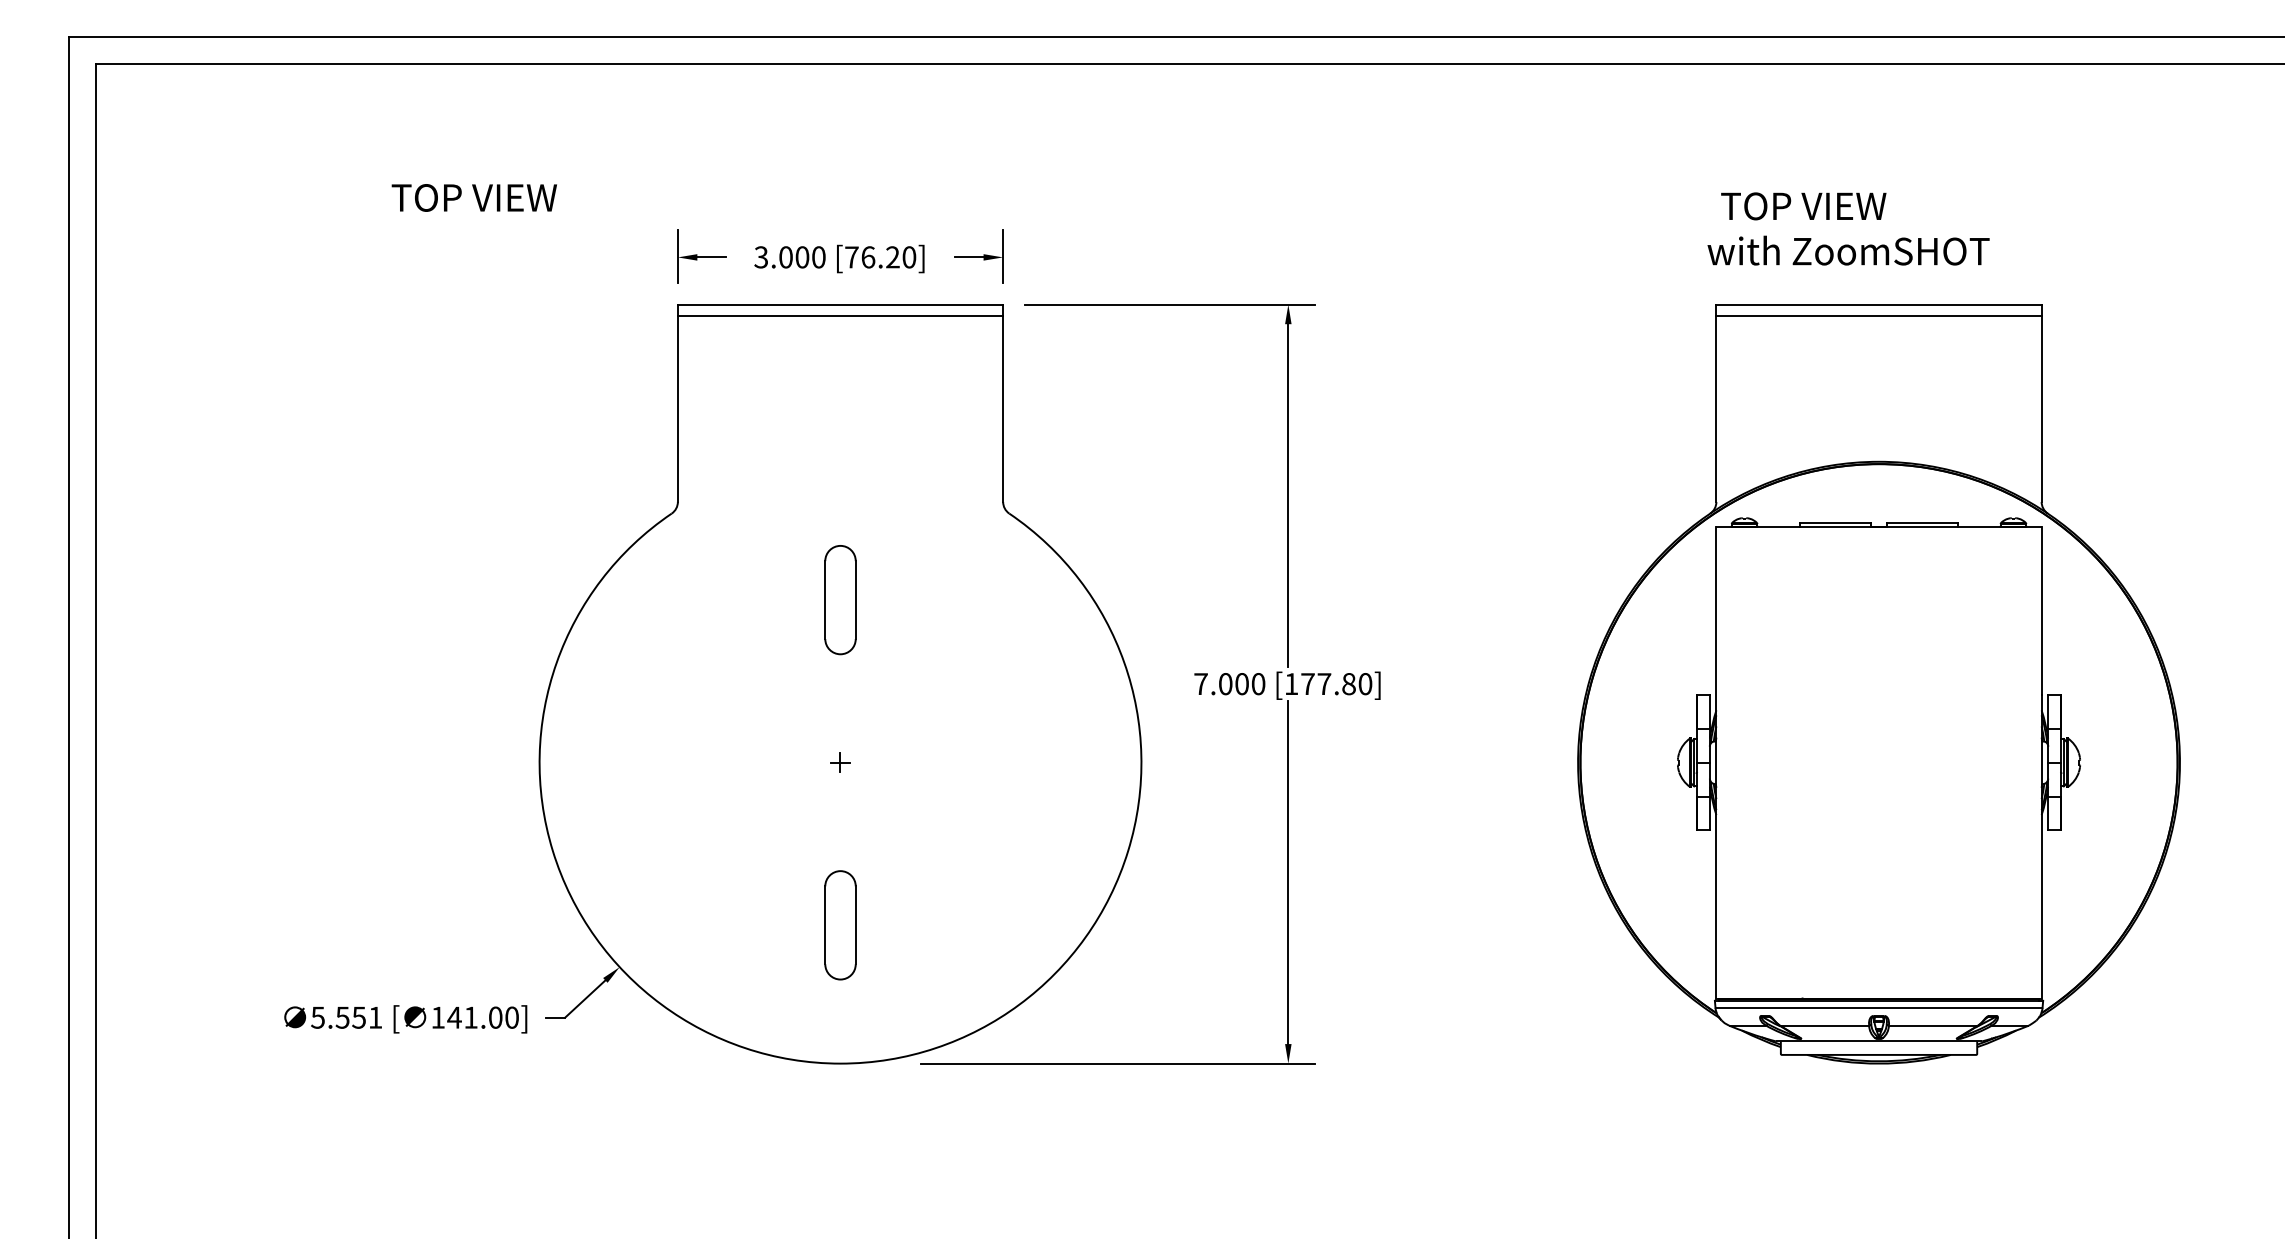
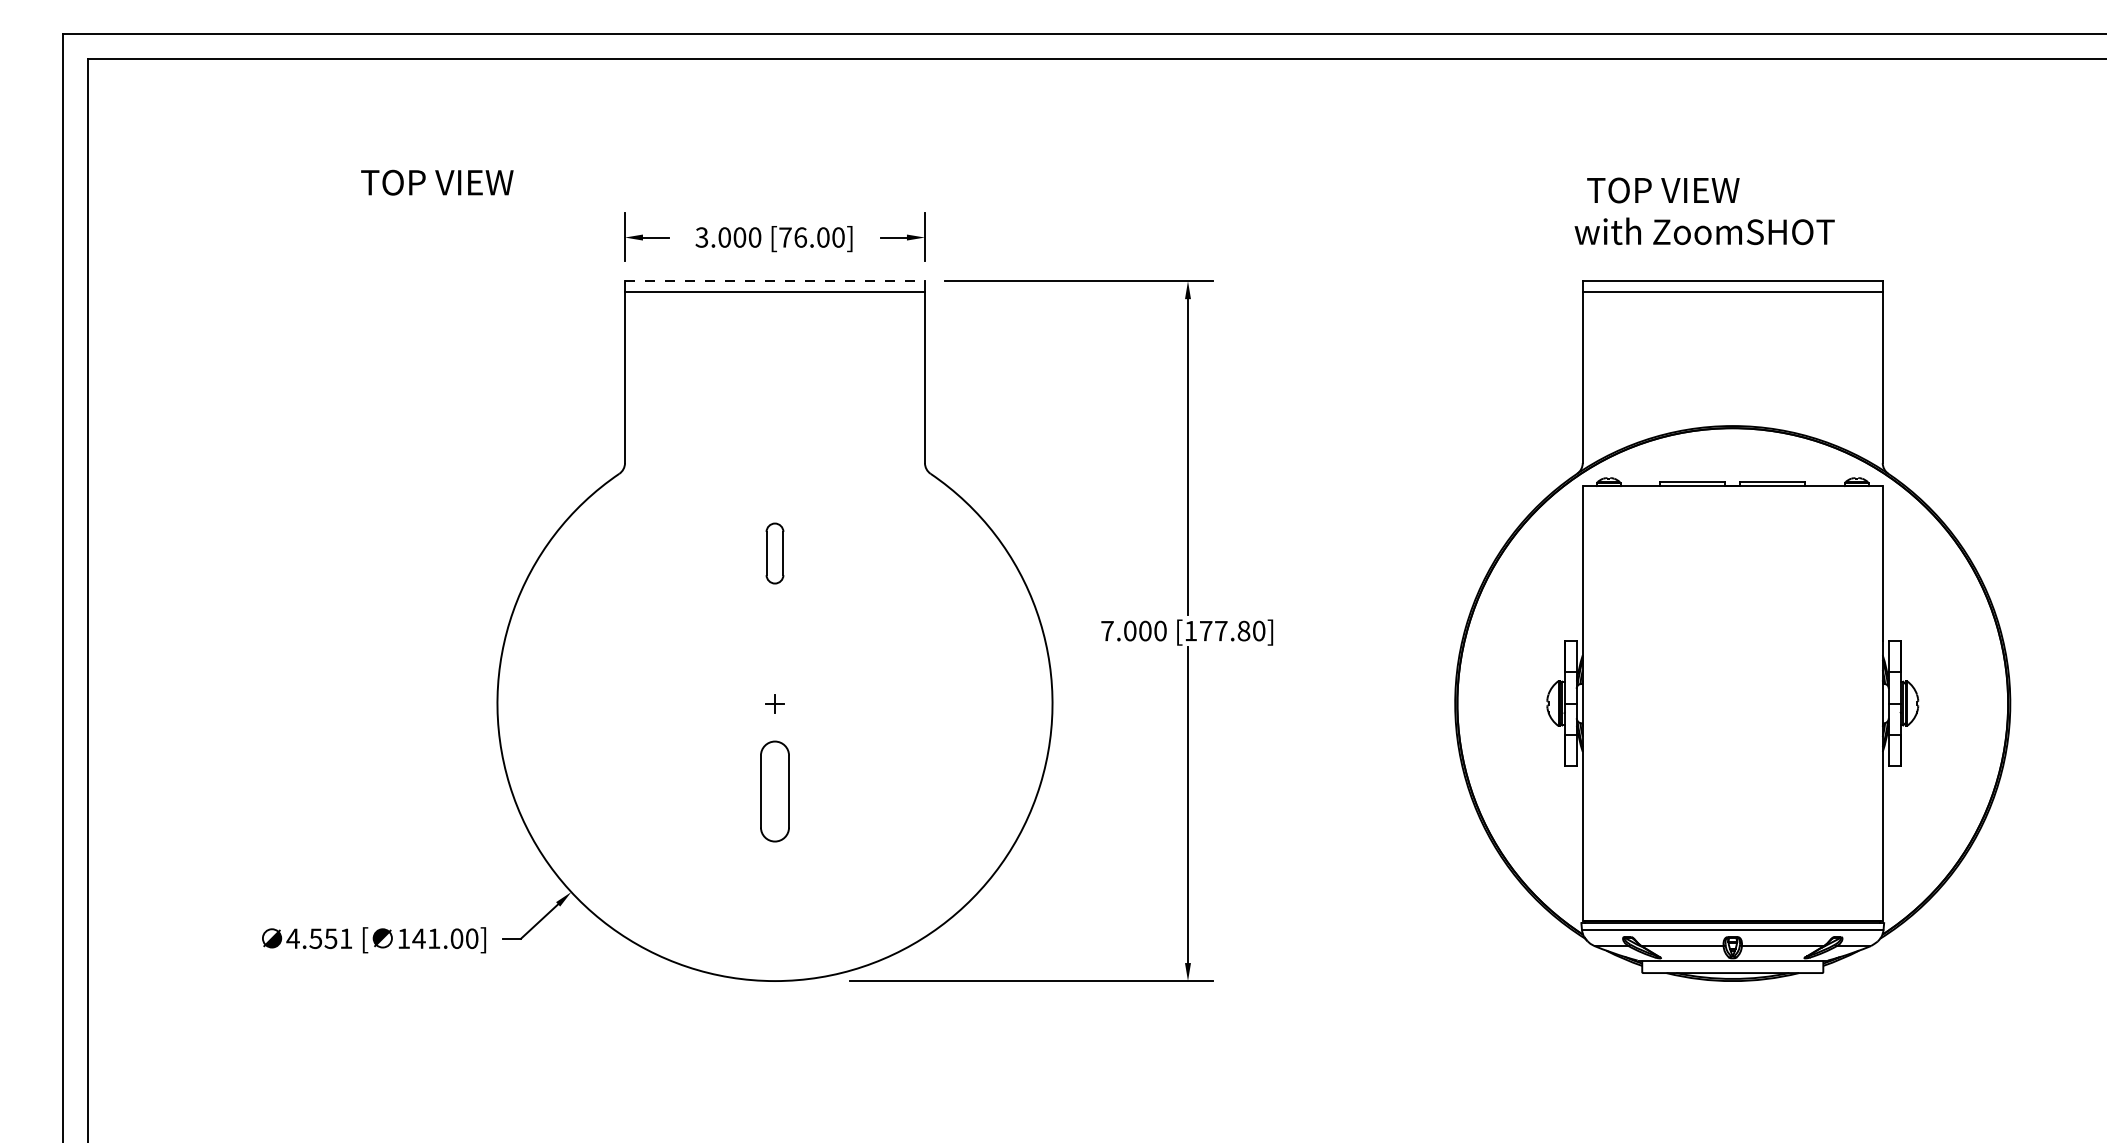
text: (893, 257) -> (823, 237), [76.20] -> [76.00]
line: (841, 305) -> (775, 281), solid -> dashed
part: (839, 599) -> (774, 553), size x0.6
part: (839, 925) -> (774, 791), moved
text: (317, 1017) -> (292, 938), 5.551 -> 4.551

